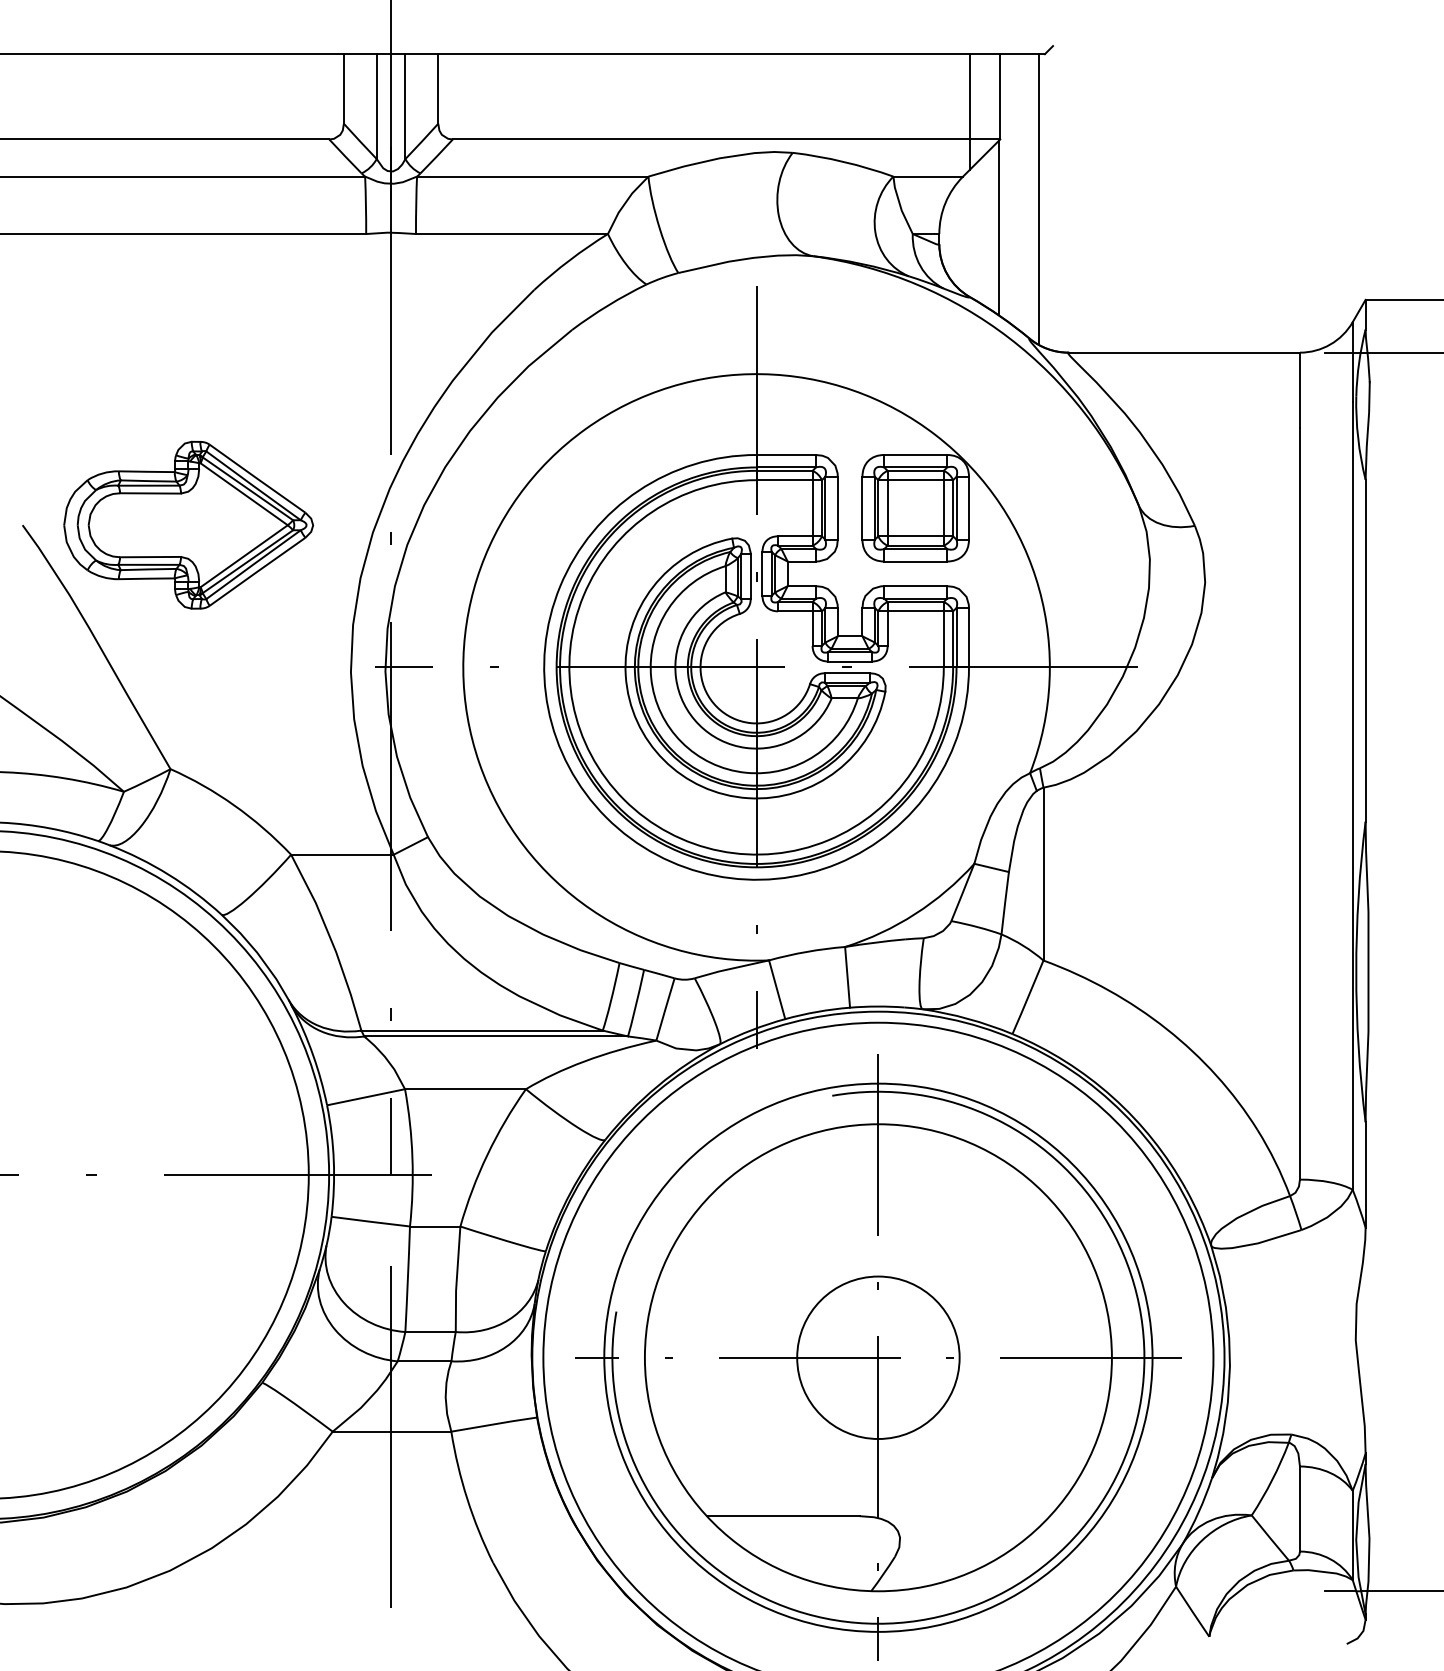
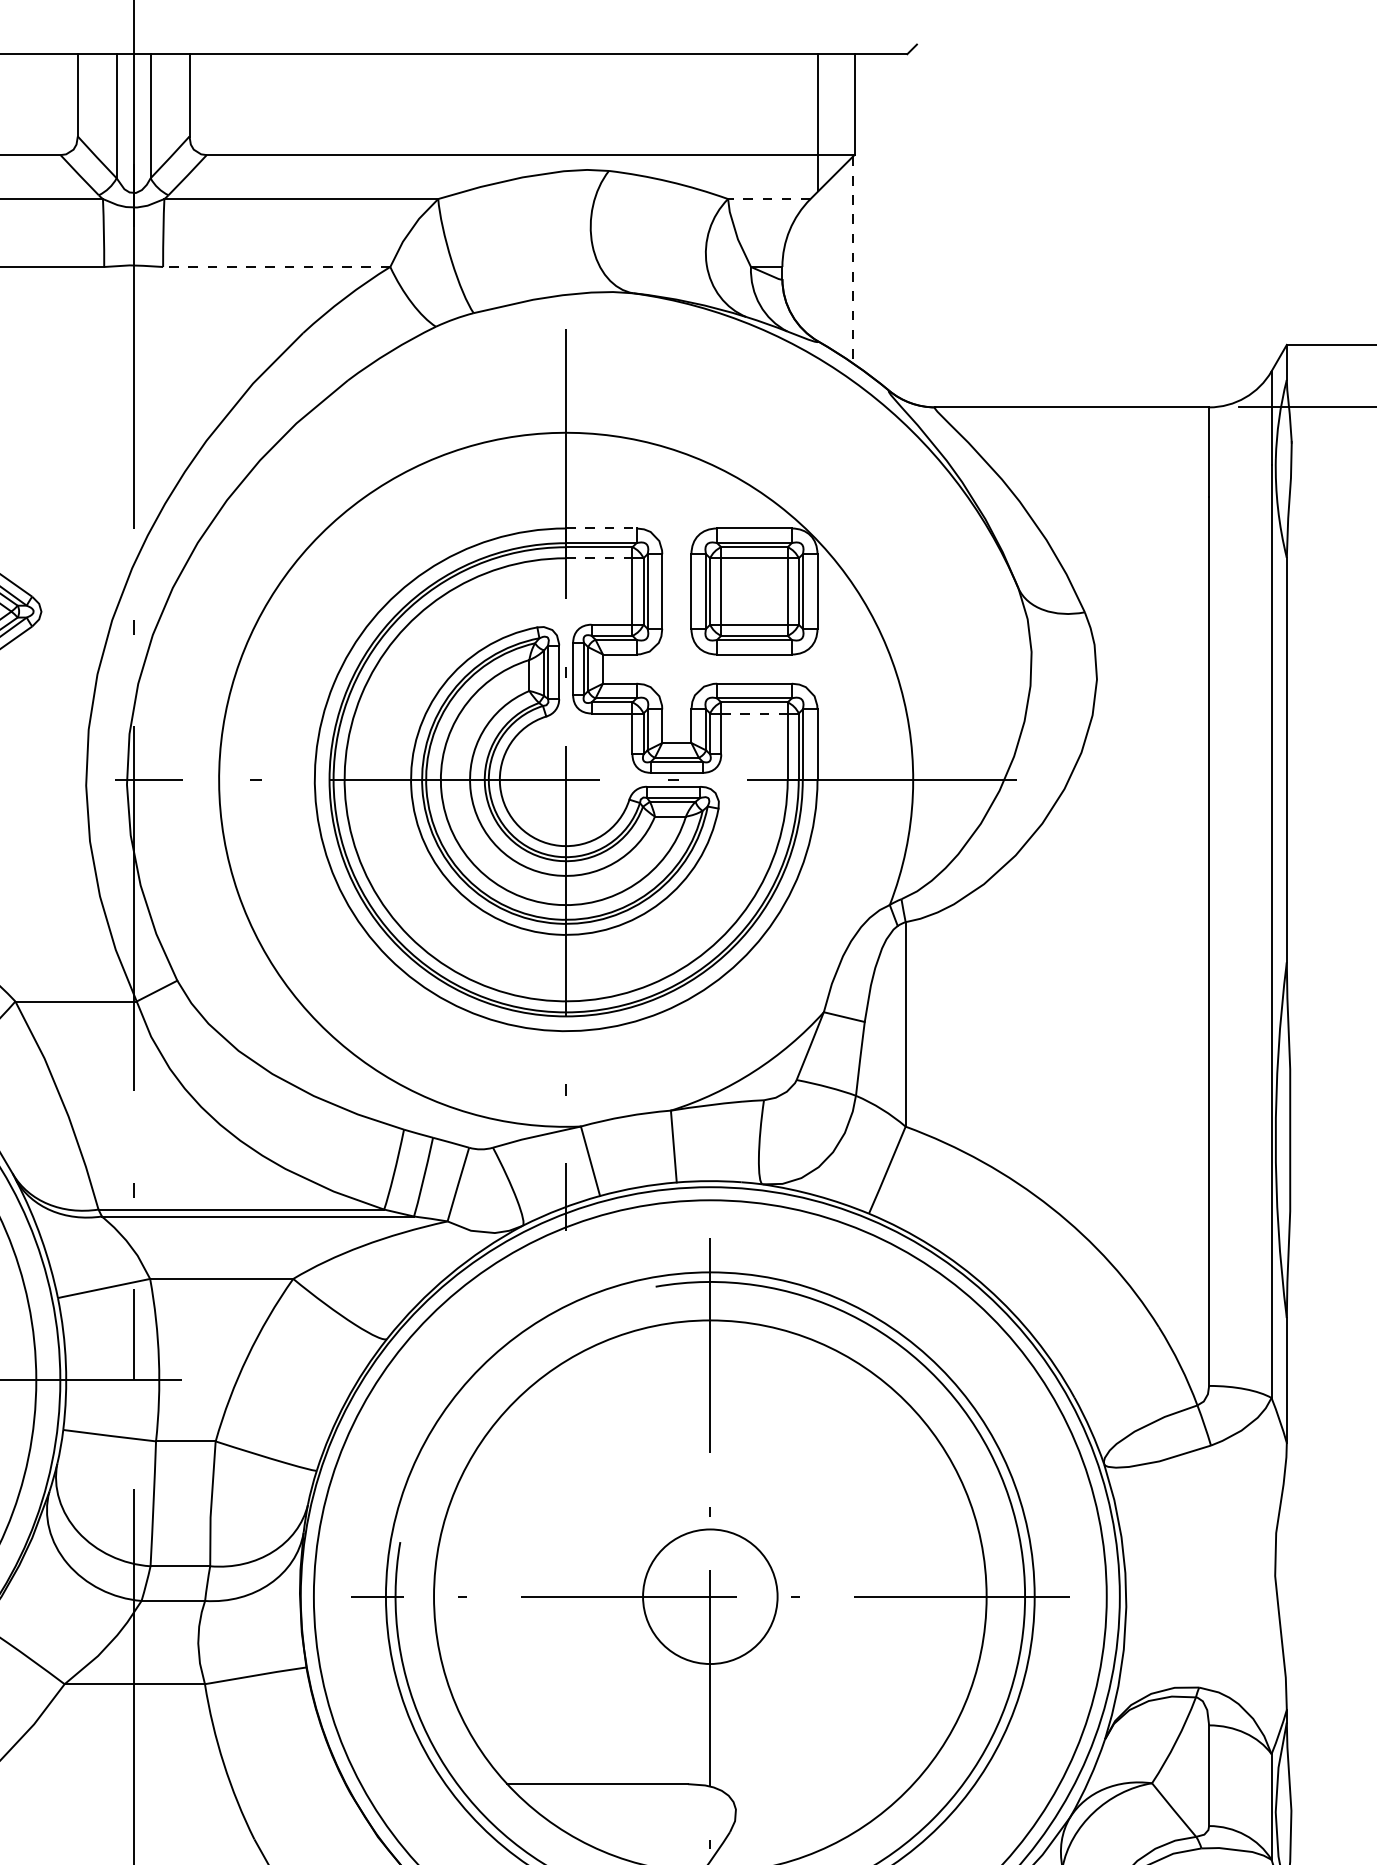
line: (928, 176) -> (769, 198), solid -> dashed
line: (1039, 199) -> (900, 226), removed
line: (998, 228) -> (852, 260), solid -> dashed
line: (511, 234) -> (276, 267), solid -> dashed
line: (786, 455) -> (601, 529), solid -> dashed
line: (785, 480) -> (600, 558), solid -> dashed
line: (916, 611) -> (755, 713), solid -> dashed
circle: (878, 1357) -> (710, 1596), size x0.7

